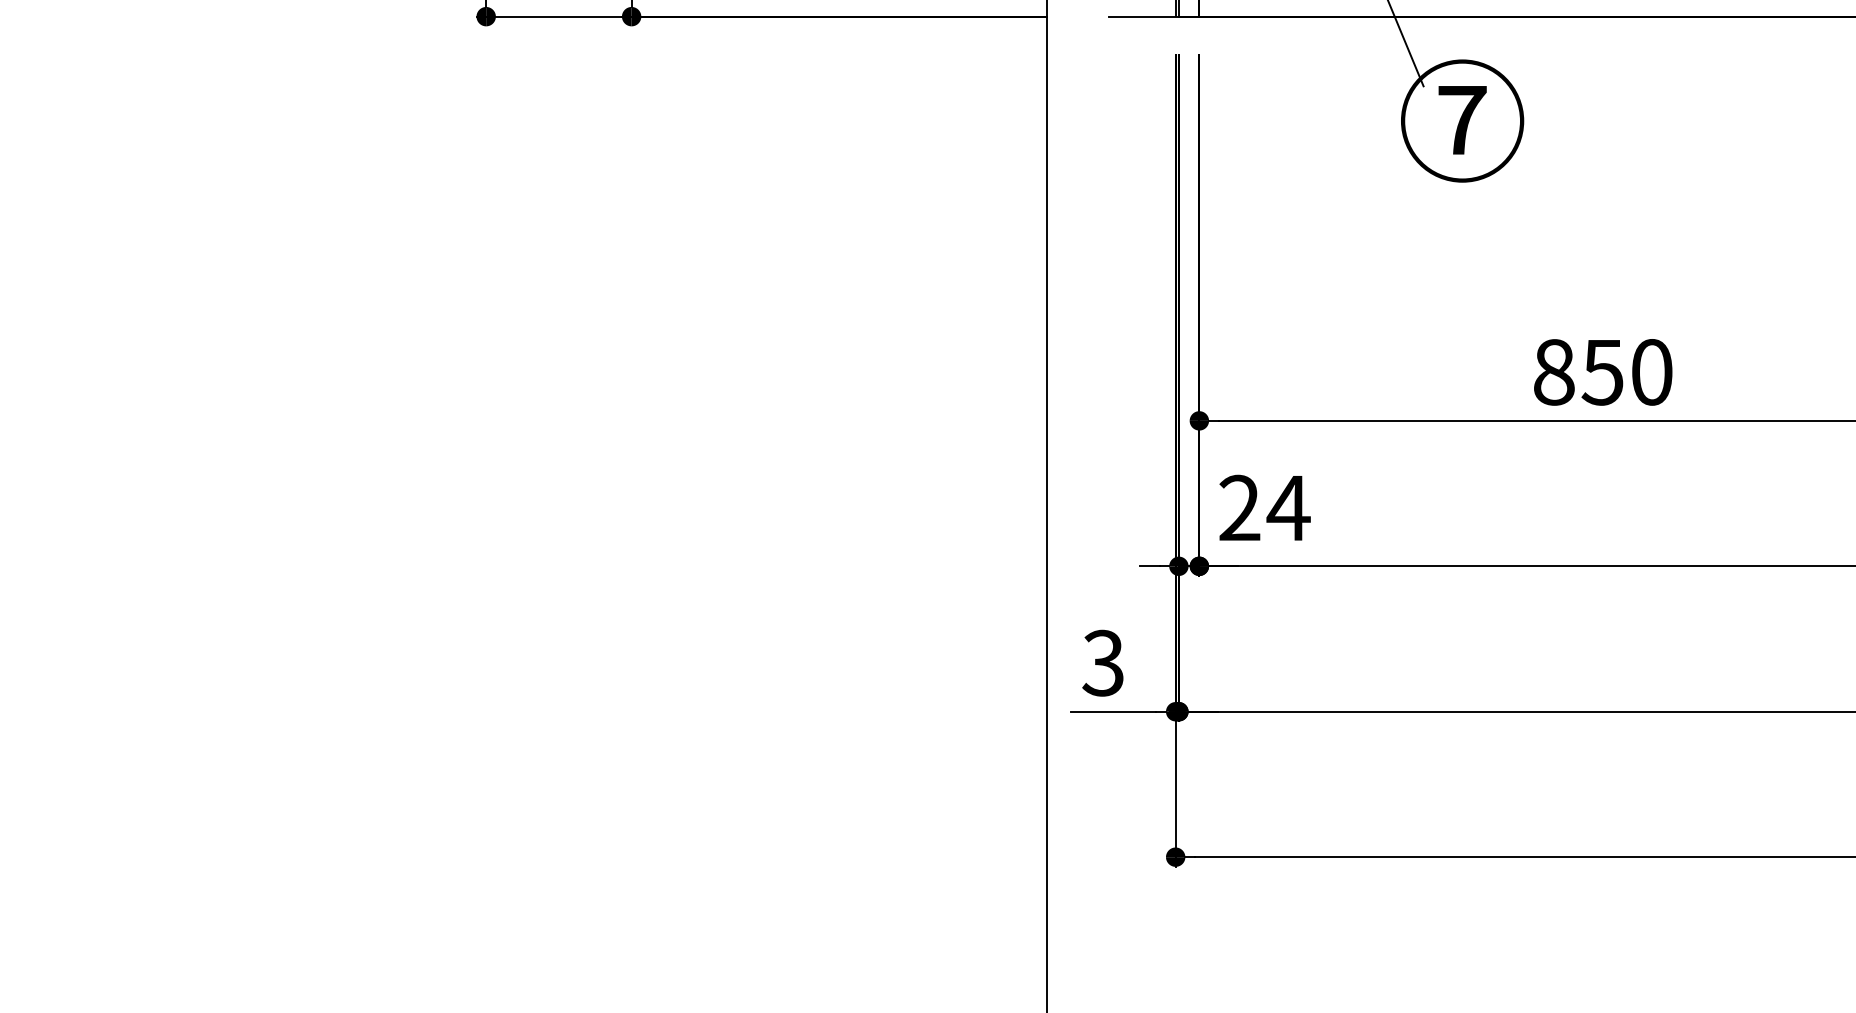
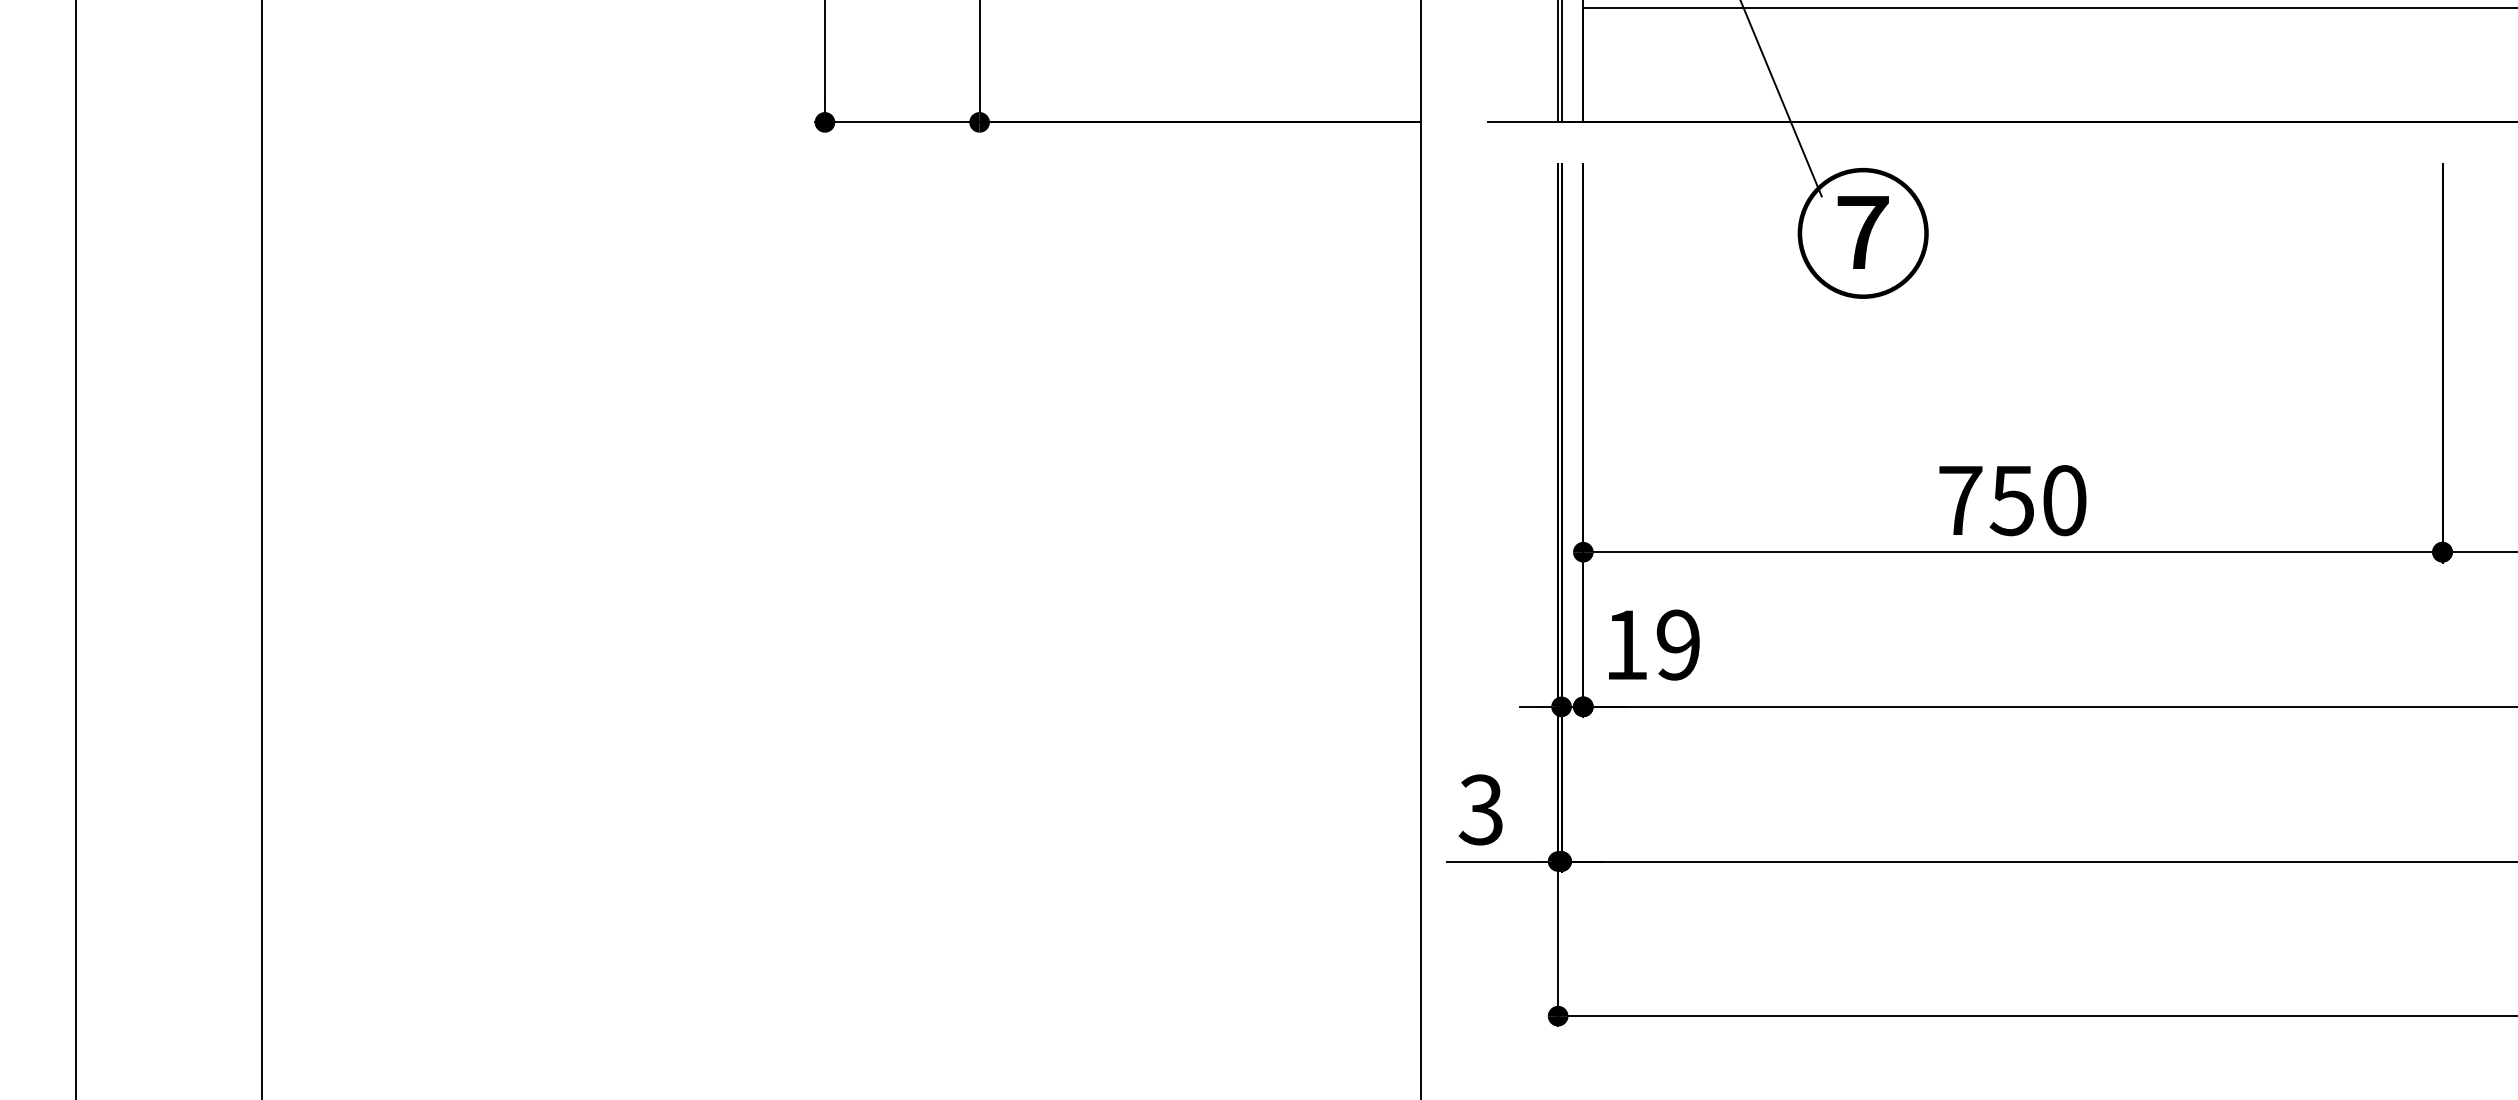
text: (1554, 372) -> (1960, 500), 850 -> 750
text: (1264, 507) -> (1652, 644), 24 -> 19

